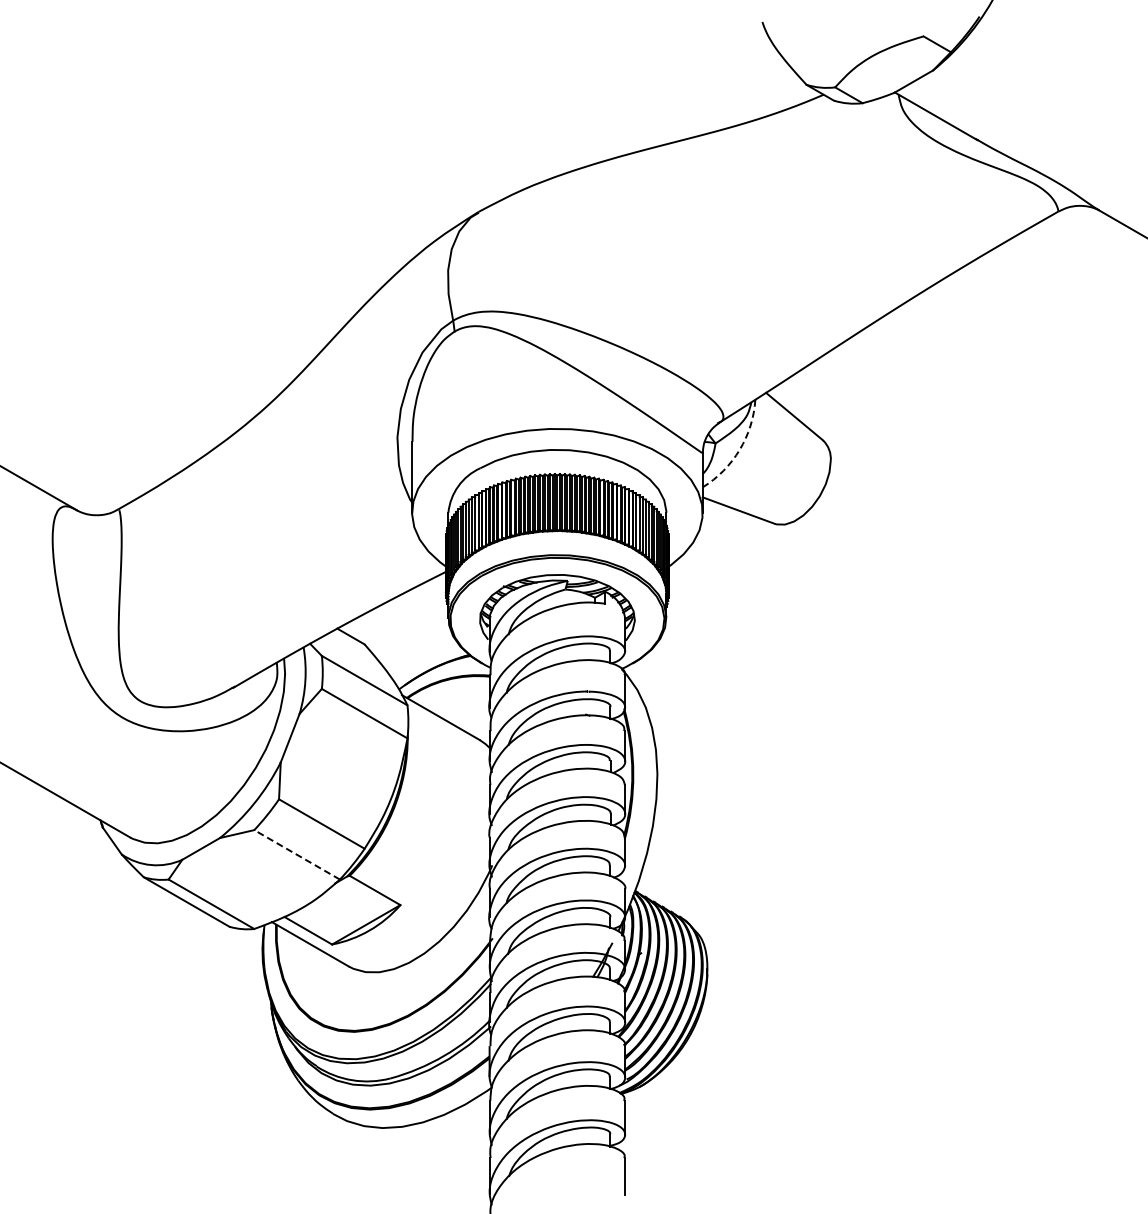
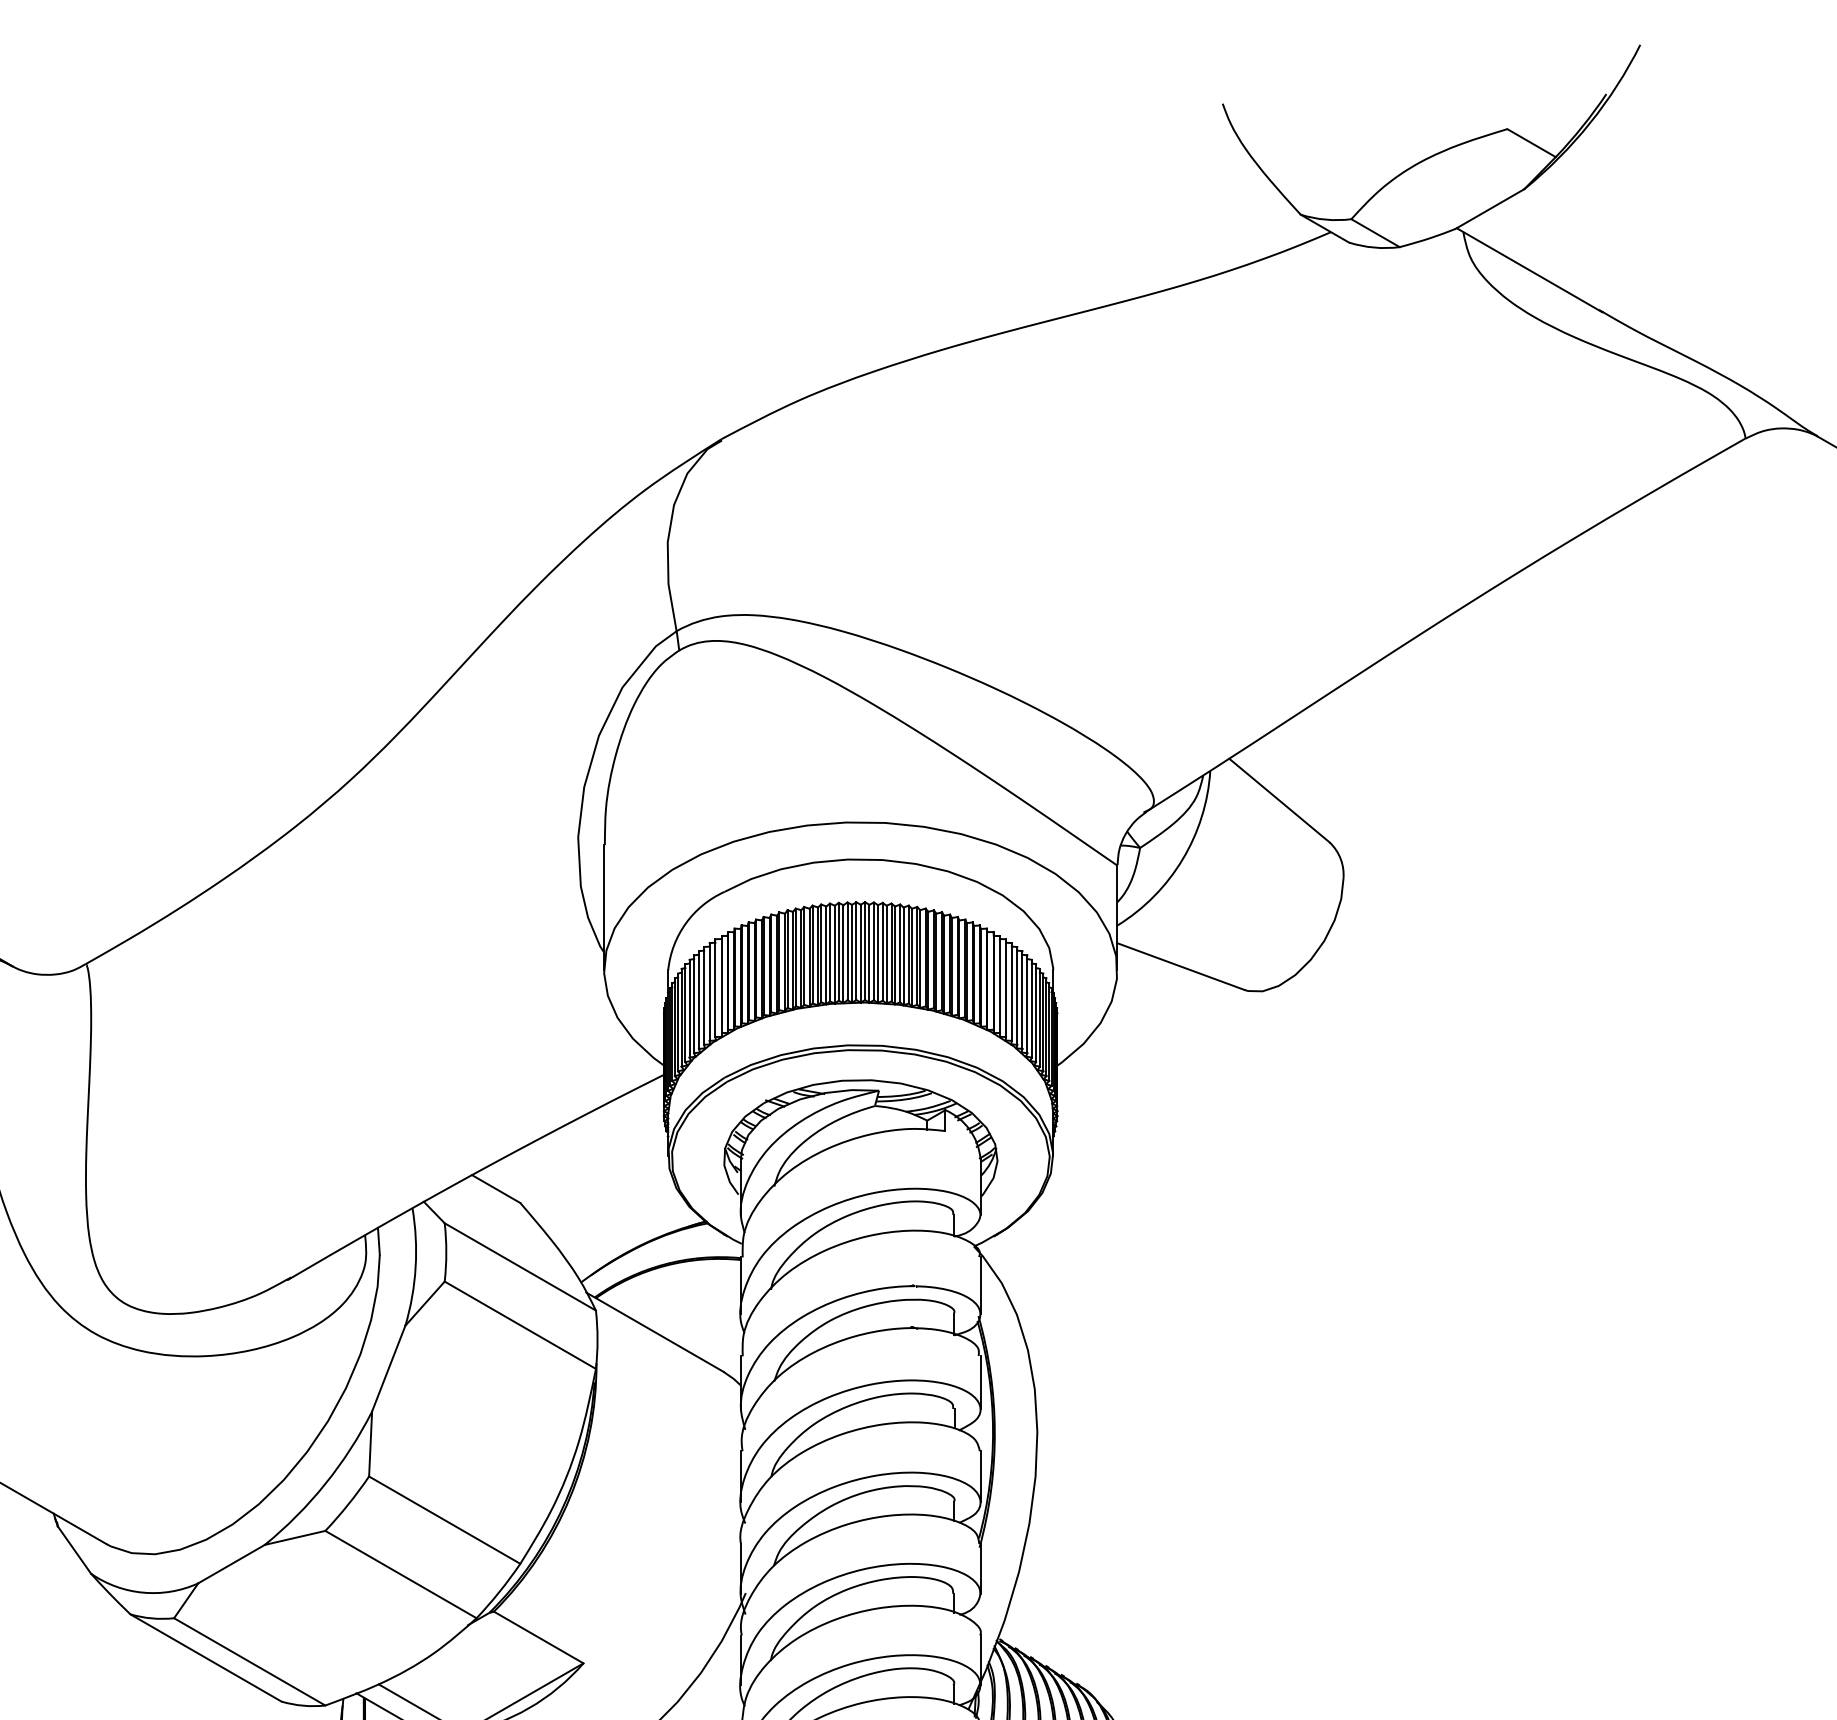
arc: (739, 449) -> (1182, 858), dashed -> solid
line: (296, 854) -> (399, 1573), dashed -> solid

